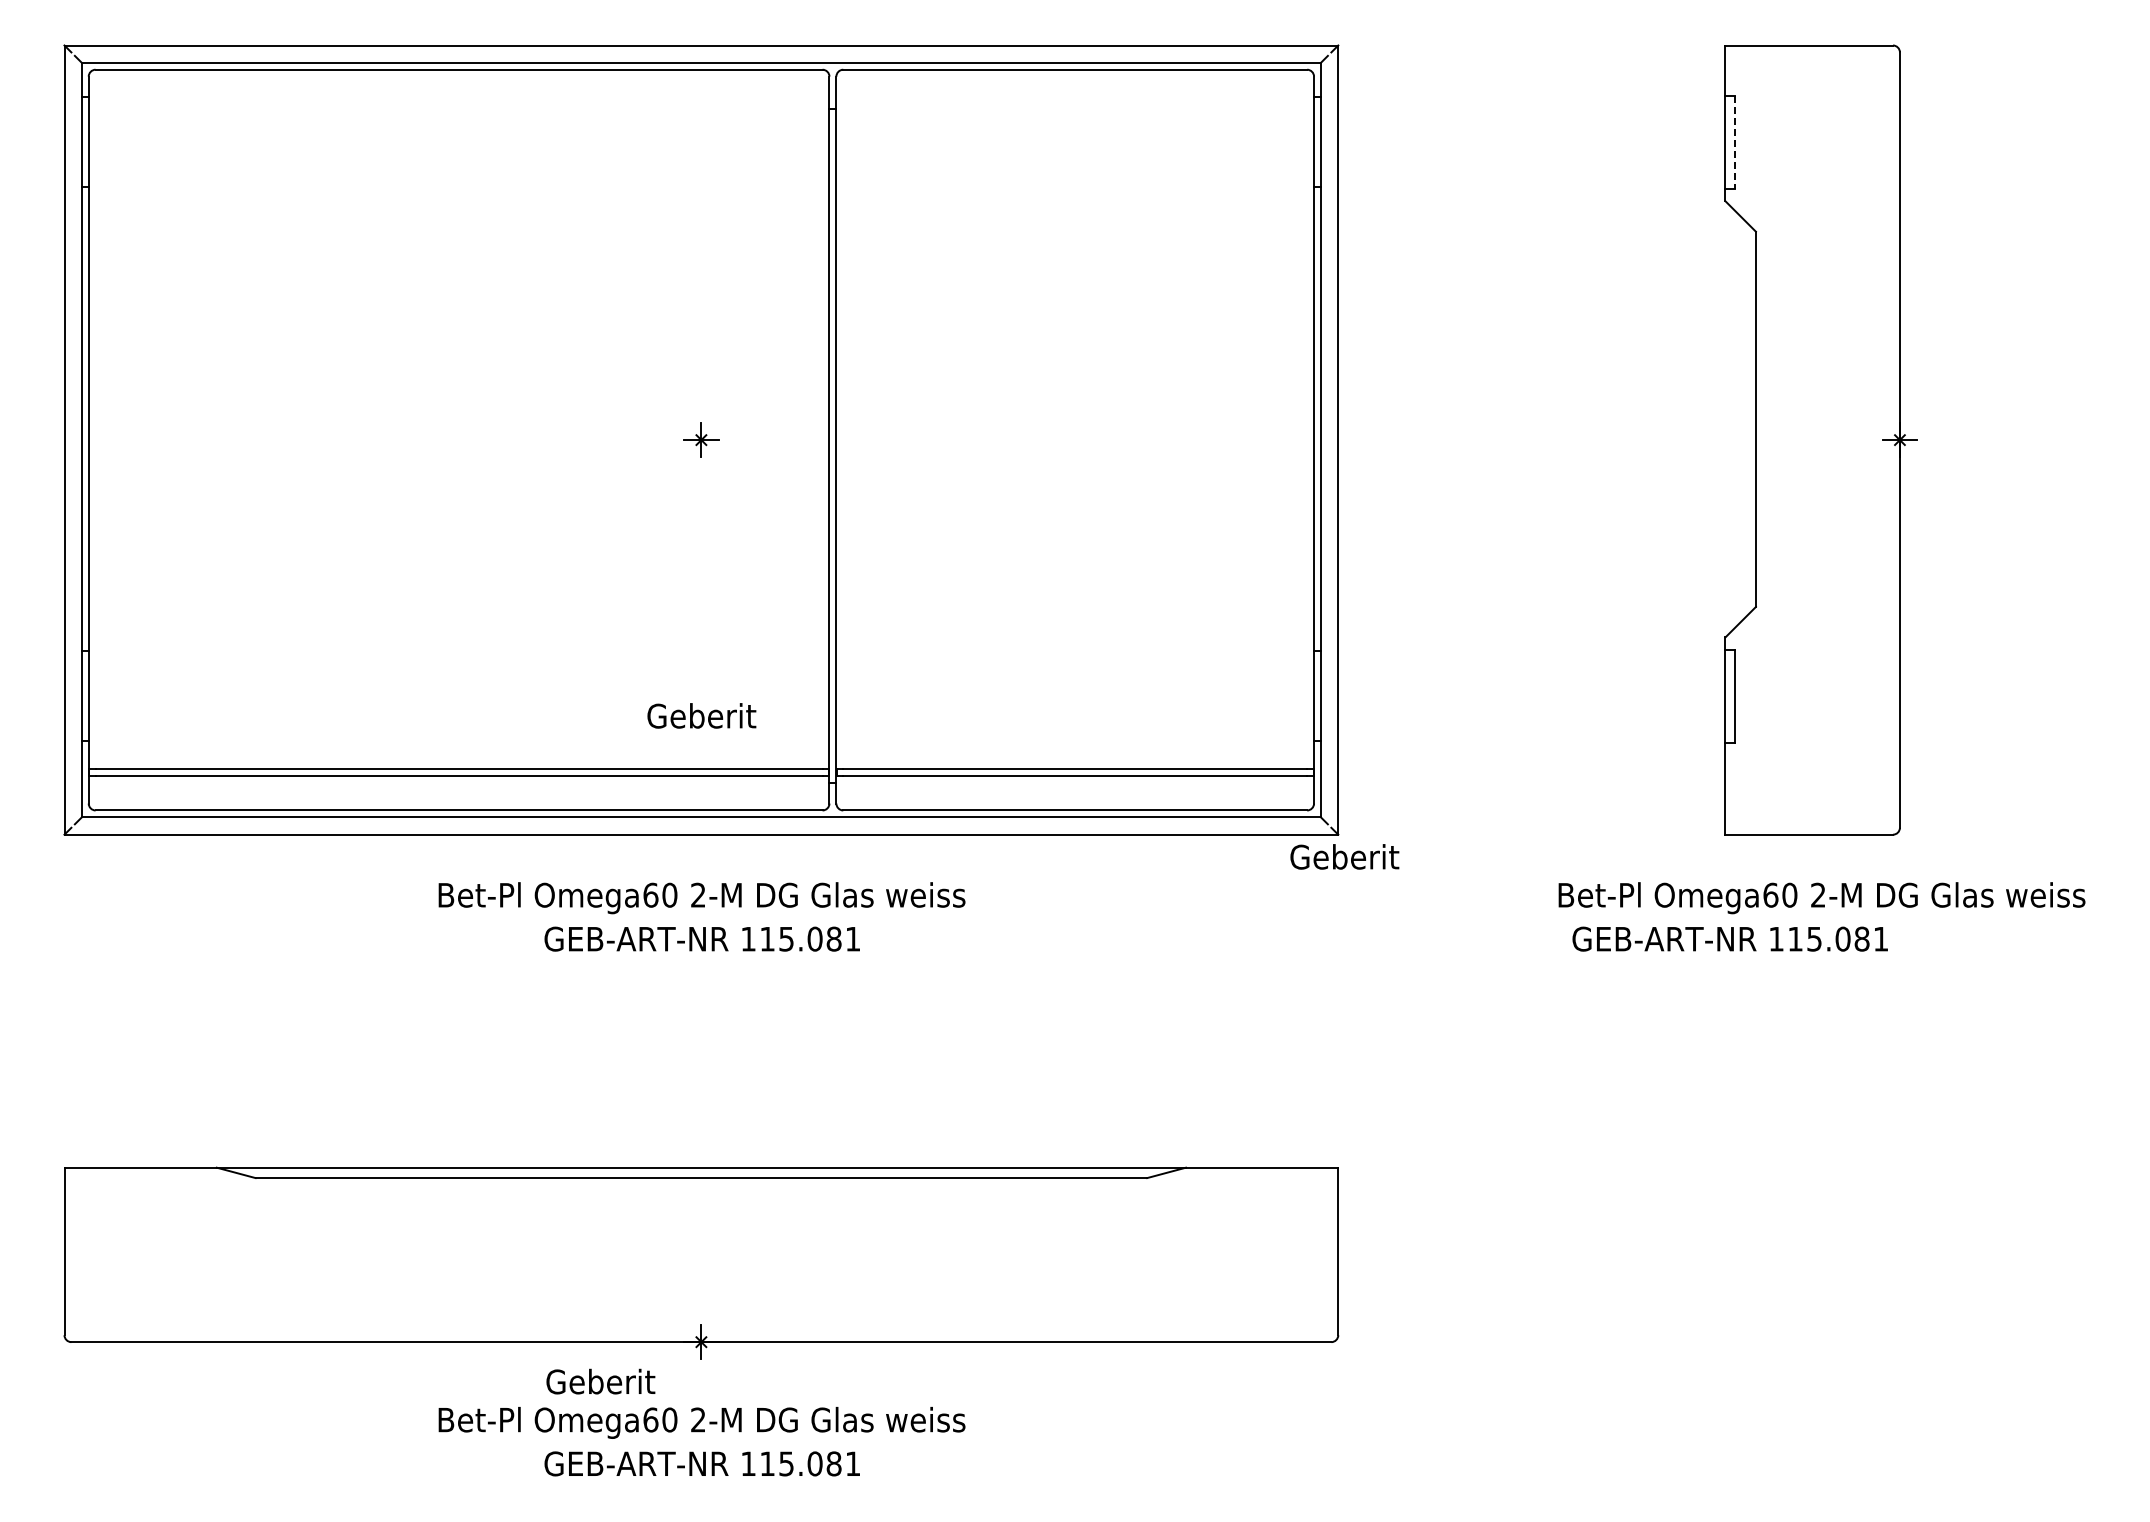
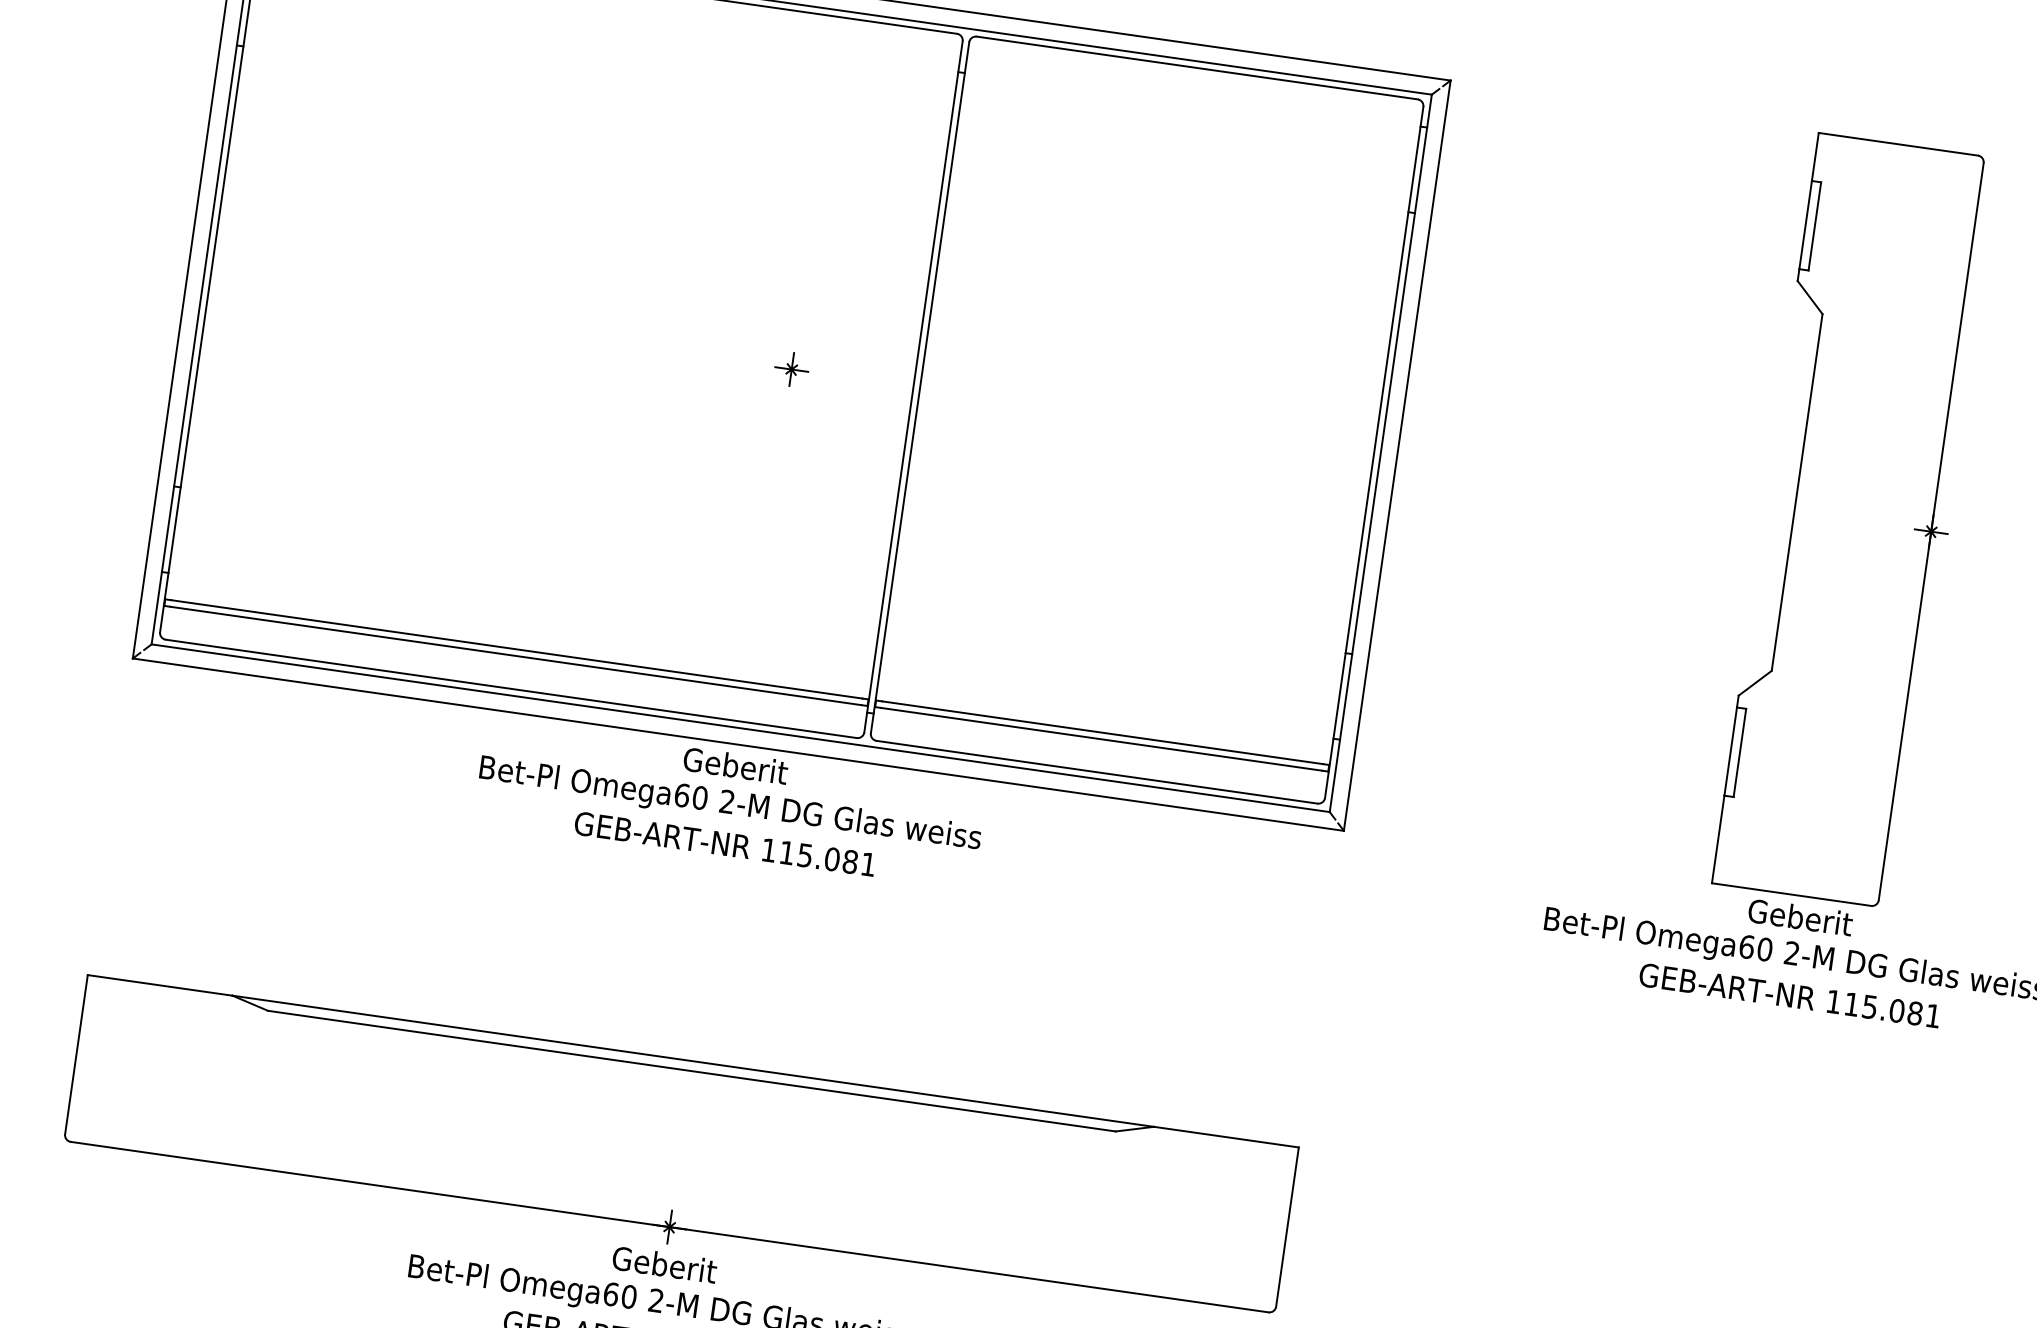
line: (1735, 142) -> (1815, 226), dashed -> solid
text: (701, 715) -> (735, 765), moved
text: (1344, 856) -> (1800, 916), moved
text: (1729, 938) -> (1789, 994), moved
text: (600, 1381) -> (664, 1264), moved

